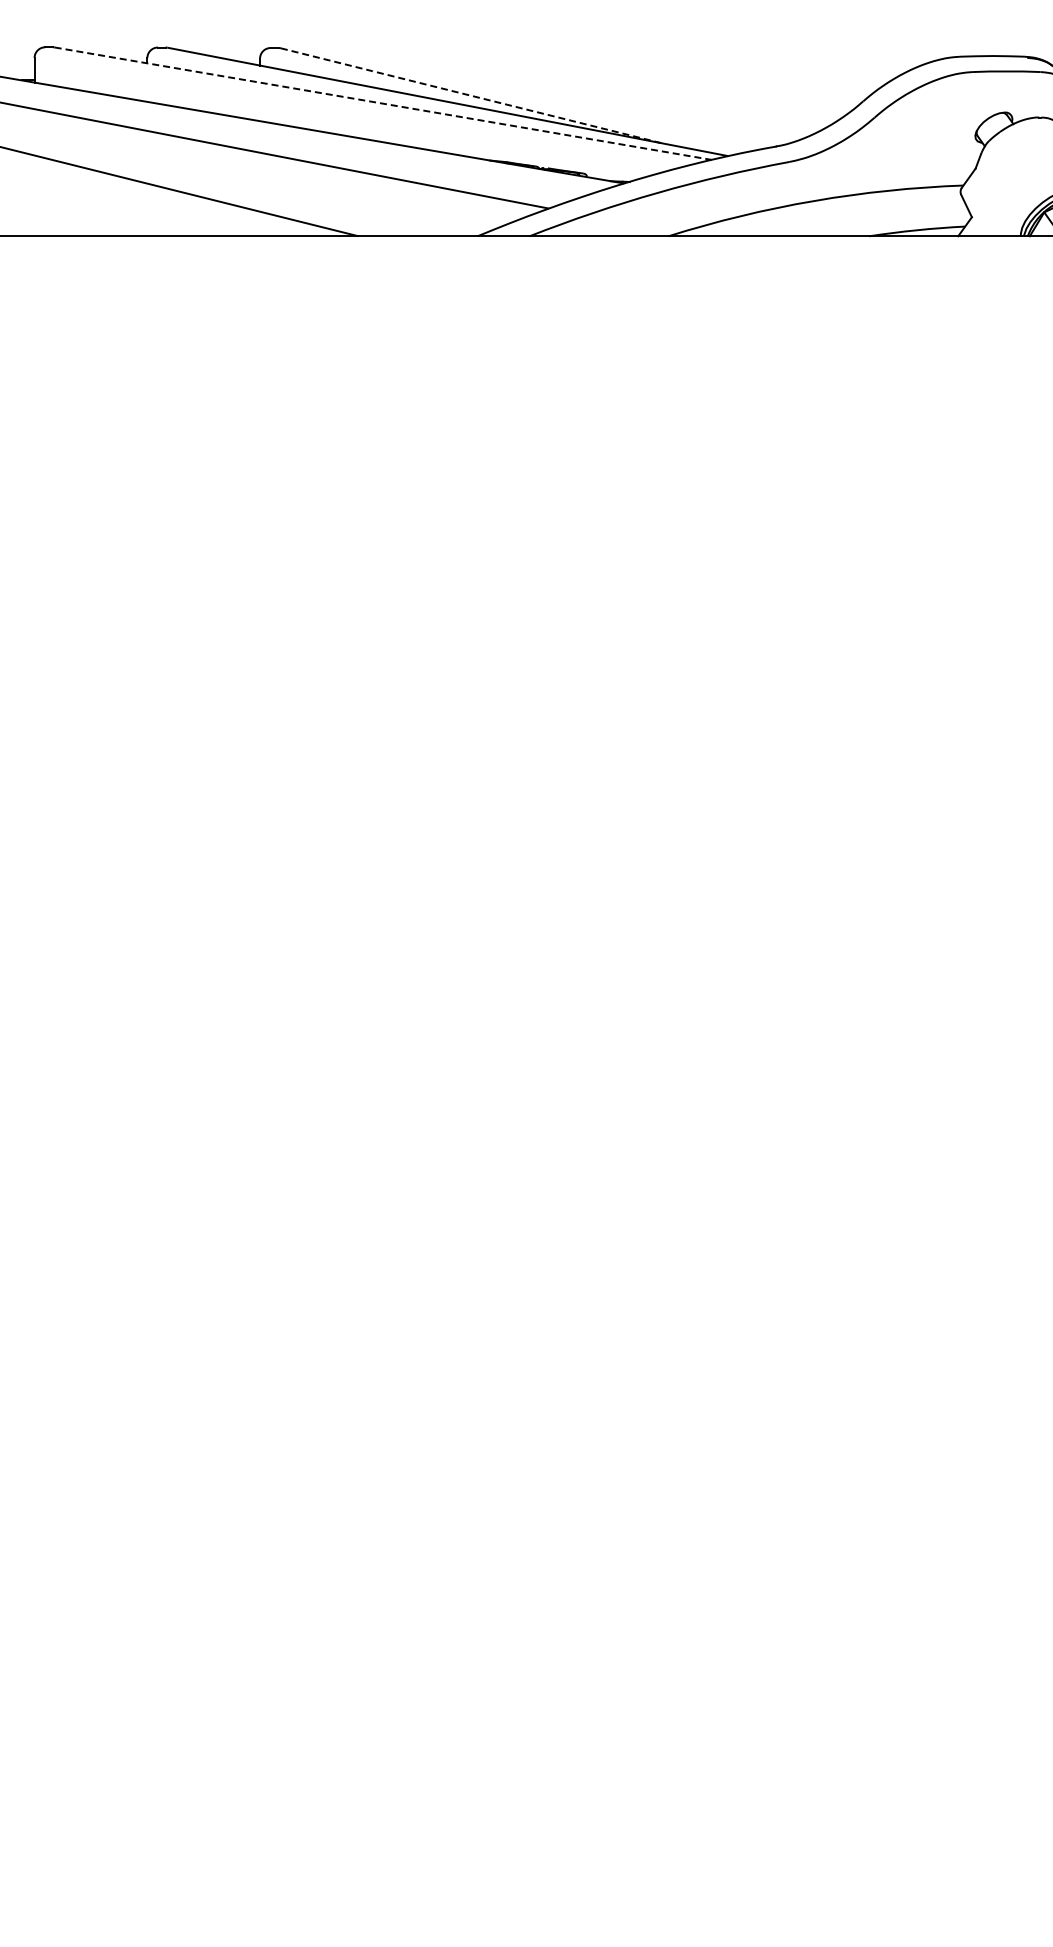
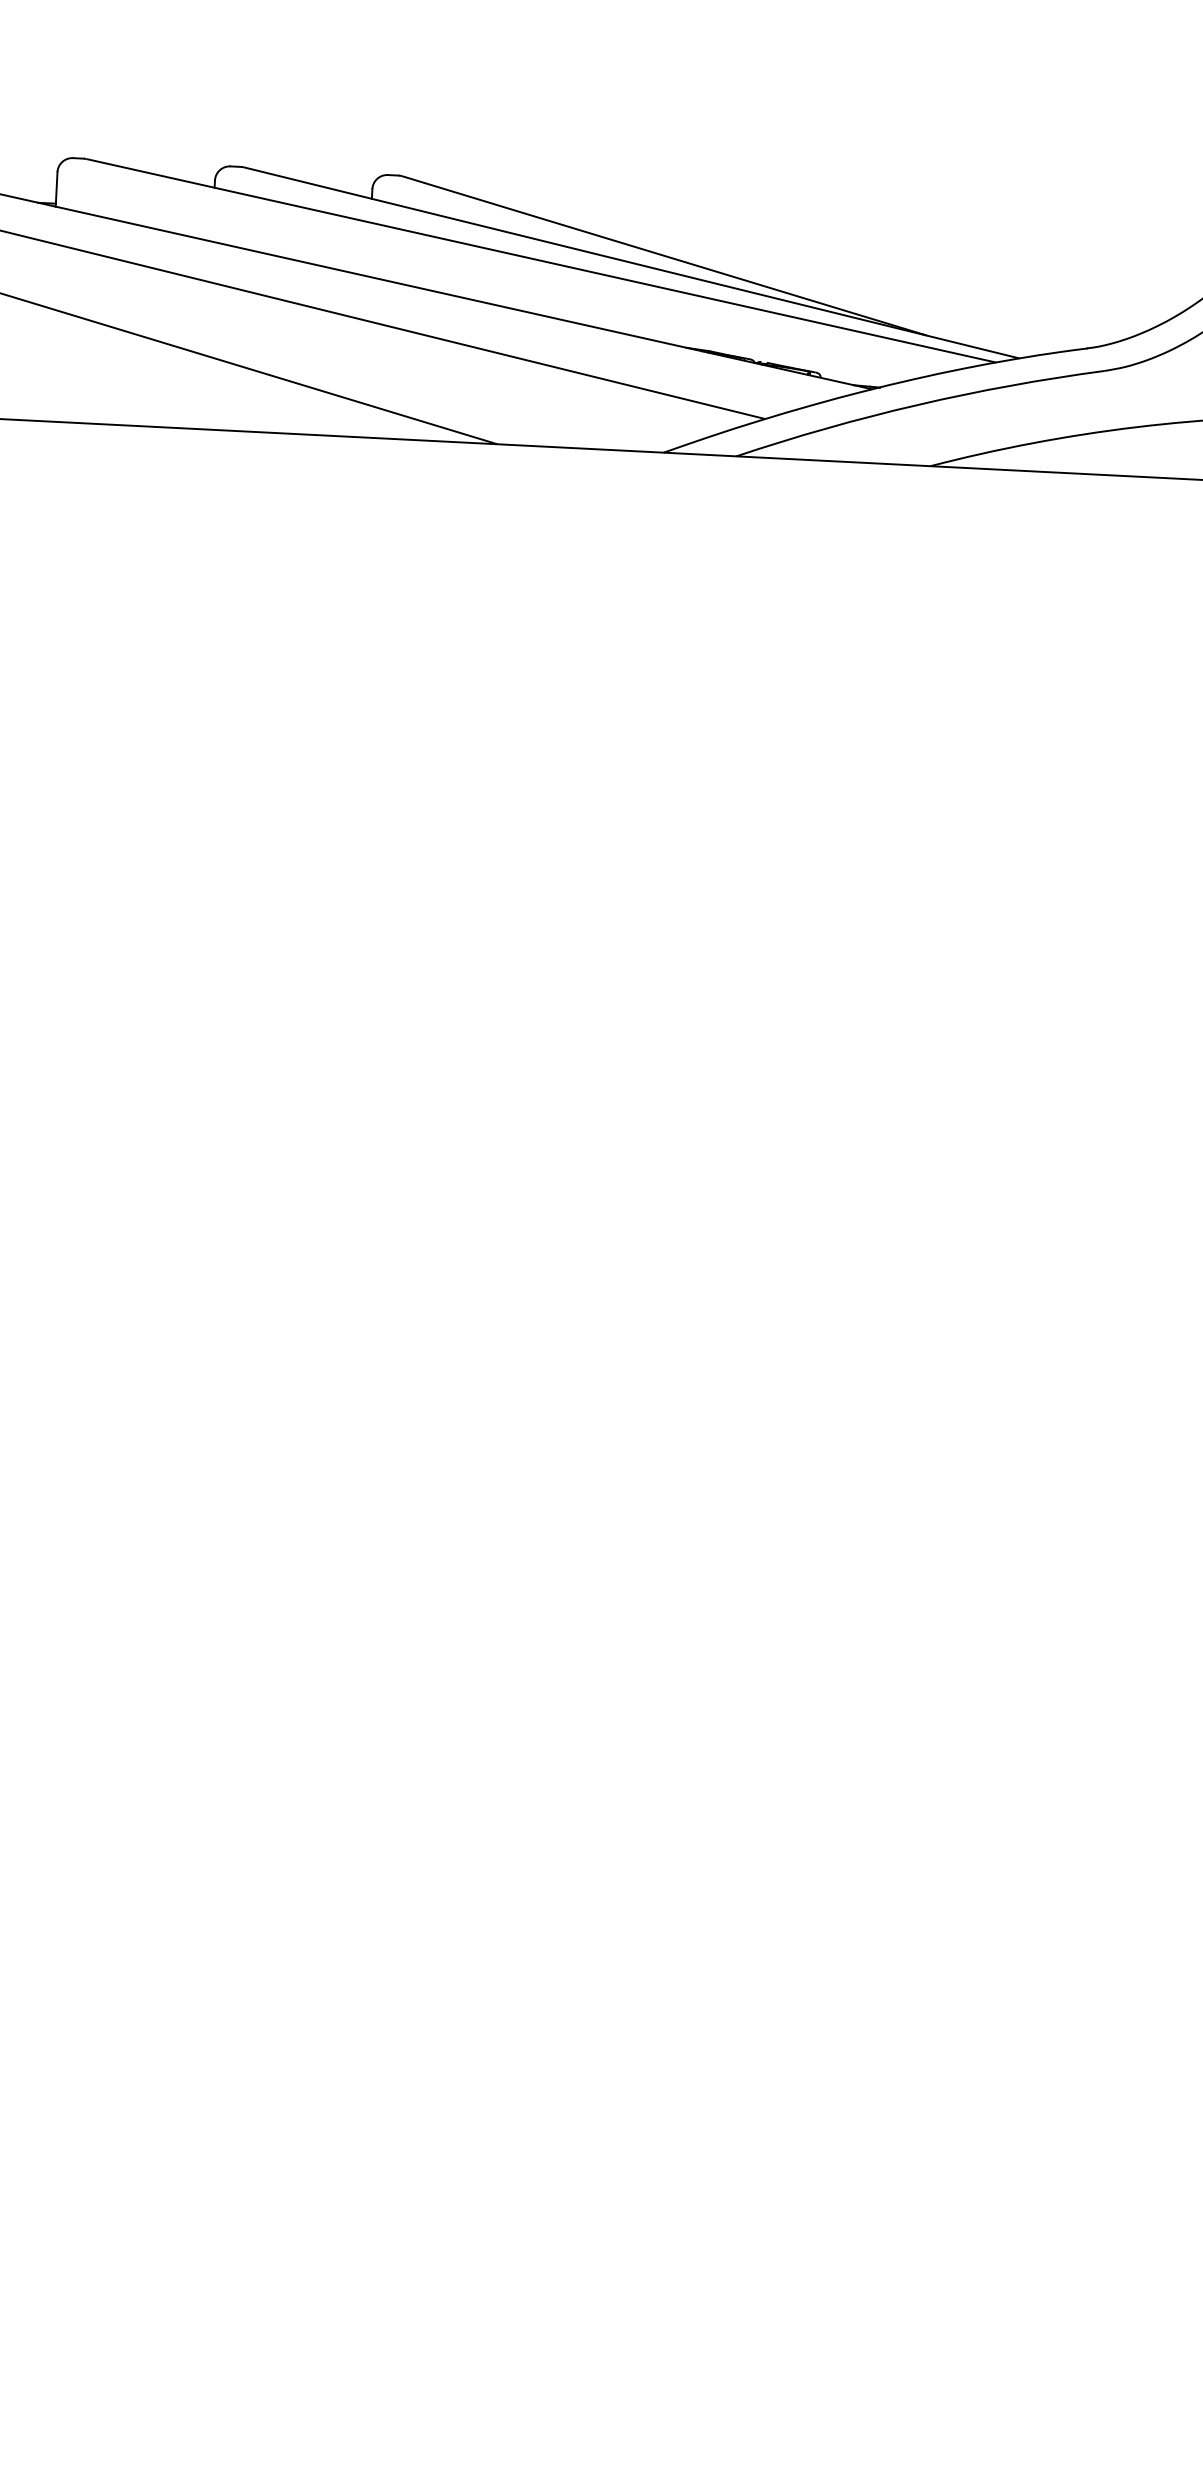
line: (470, 95) -> (663, 255), dashed -> solid
line: (383, 103) -> (541, 260), dashed -> solid

